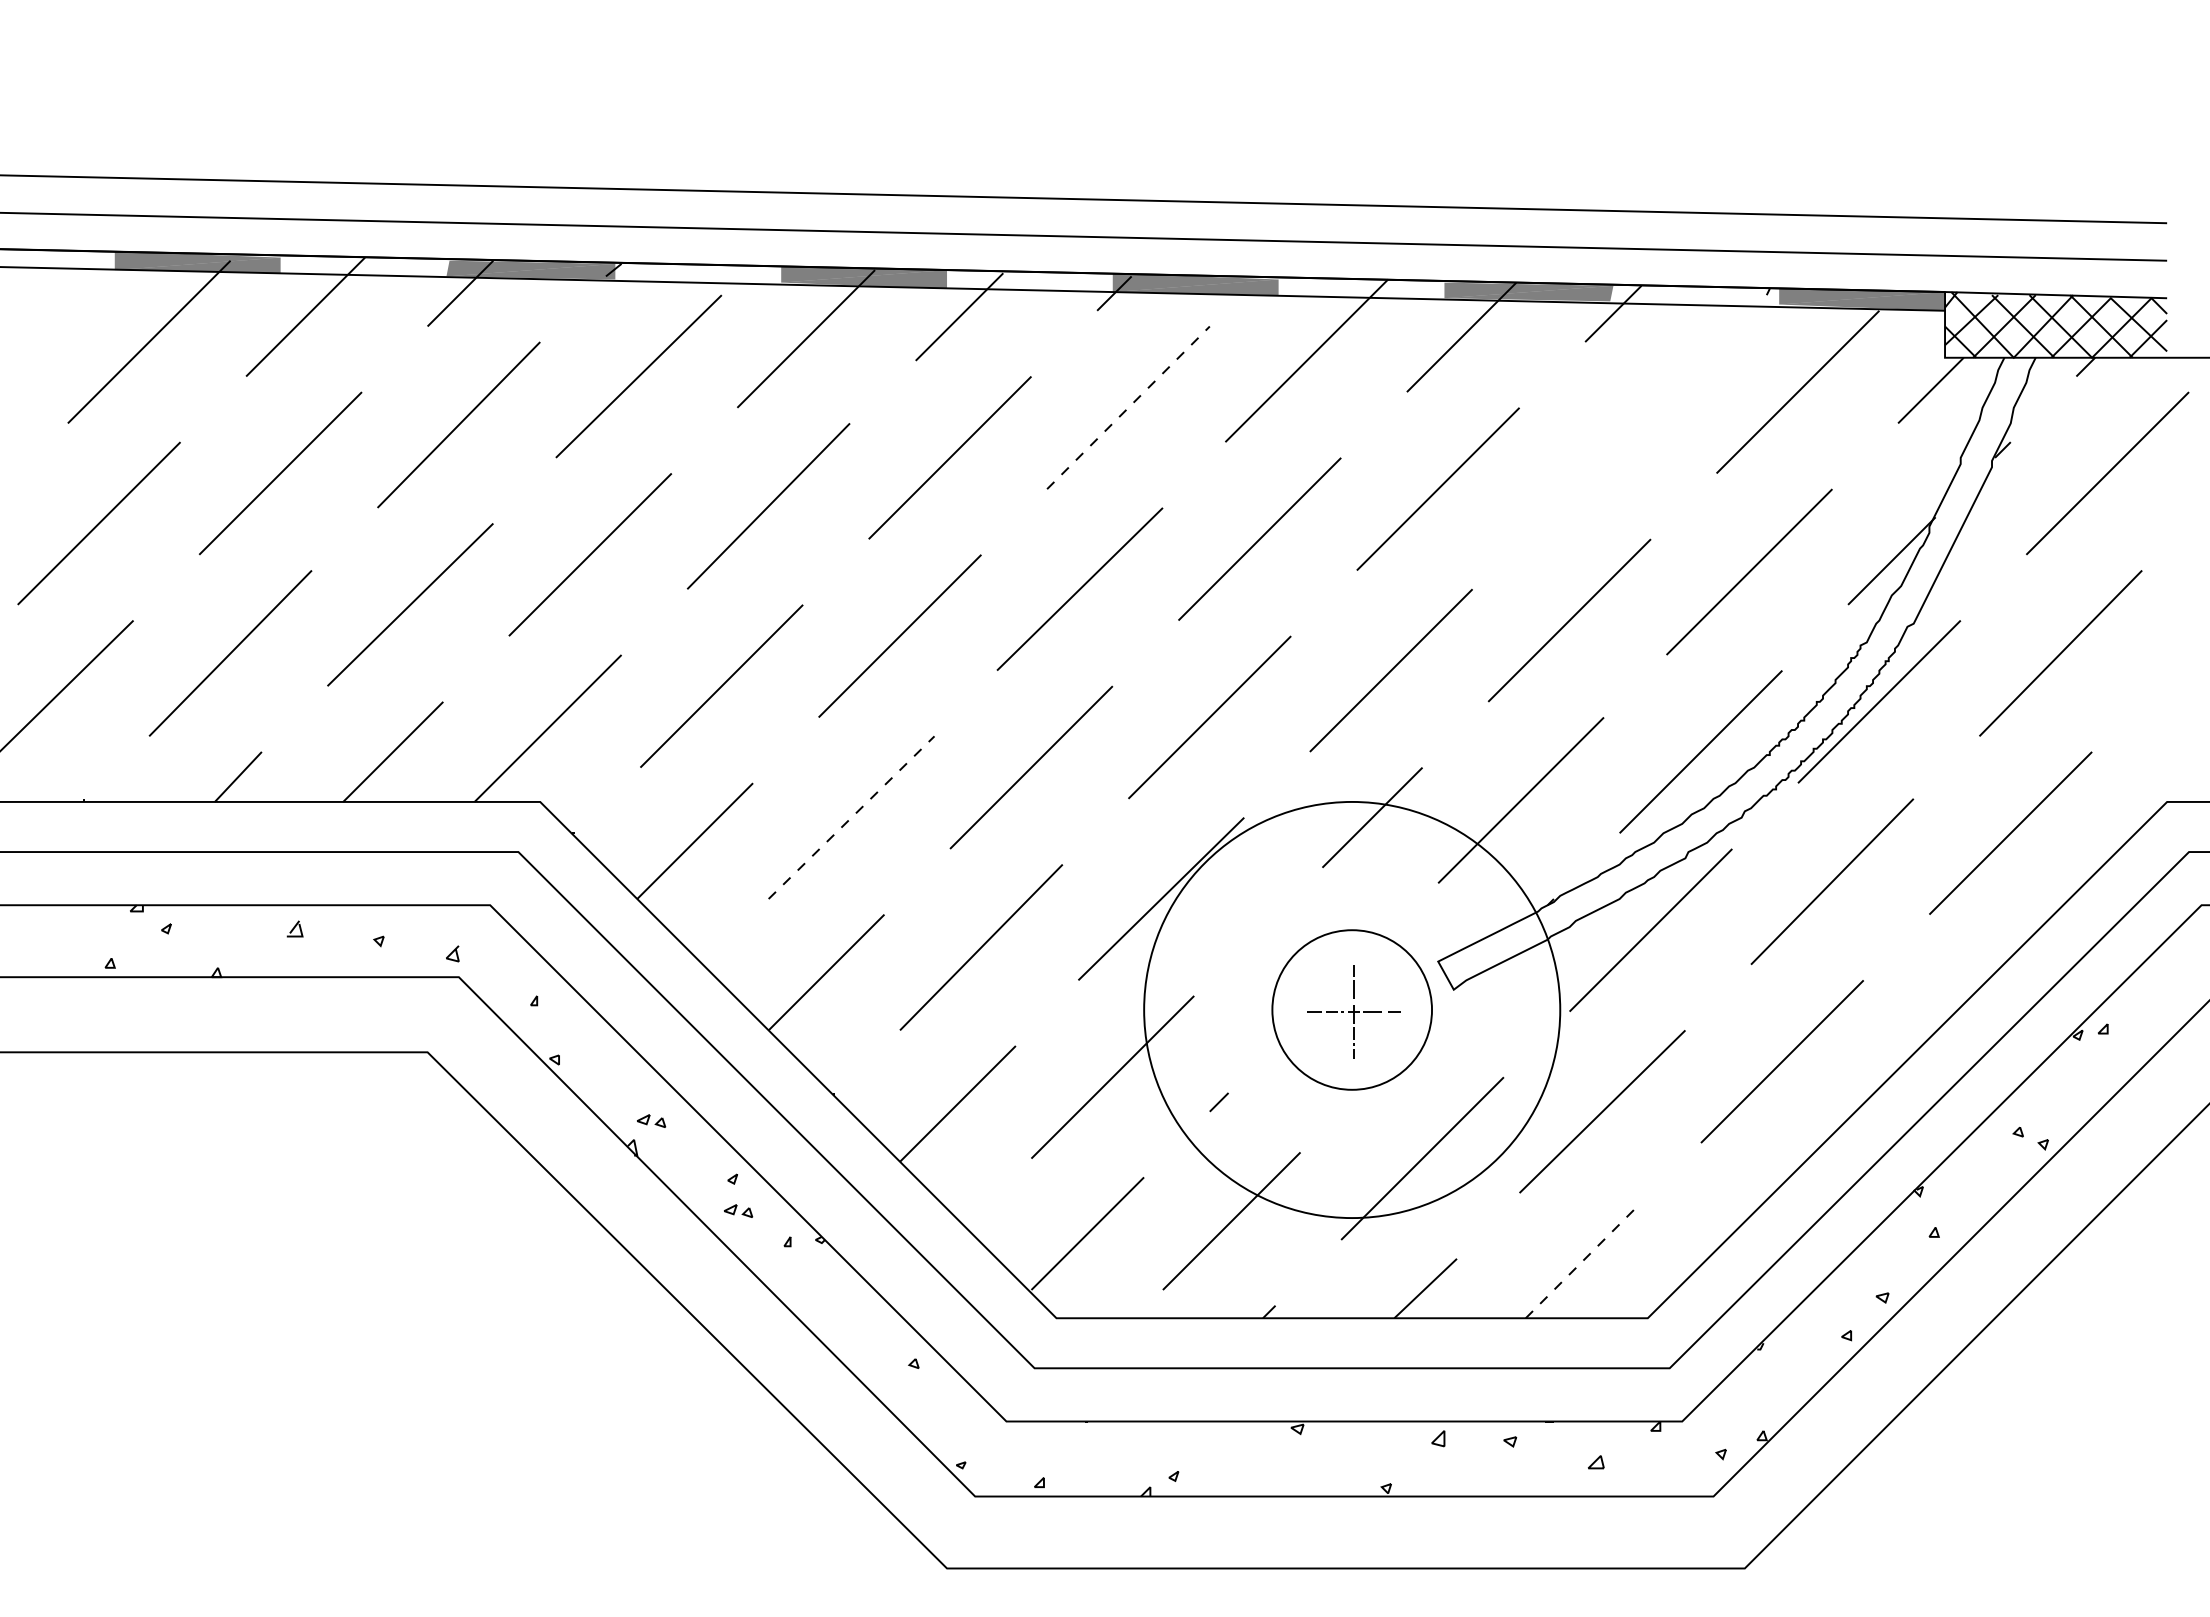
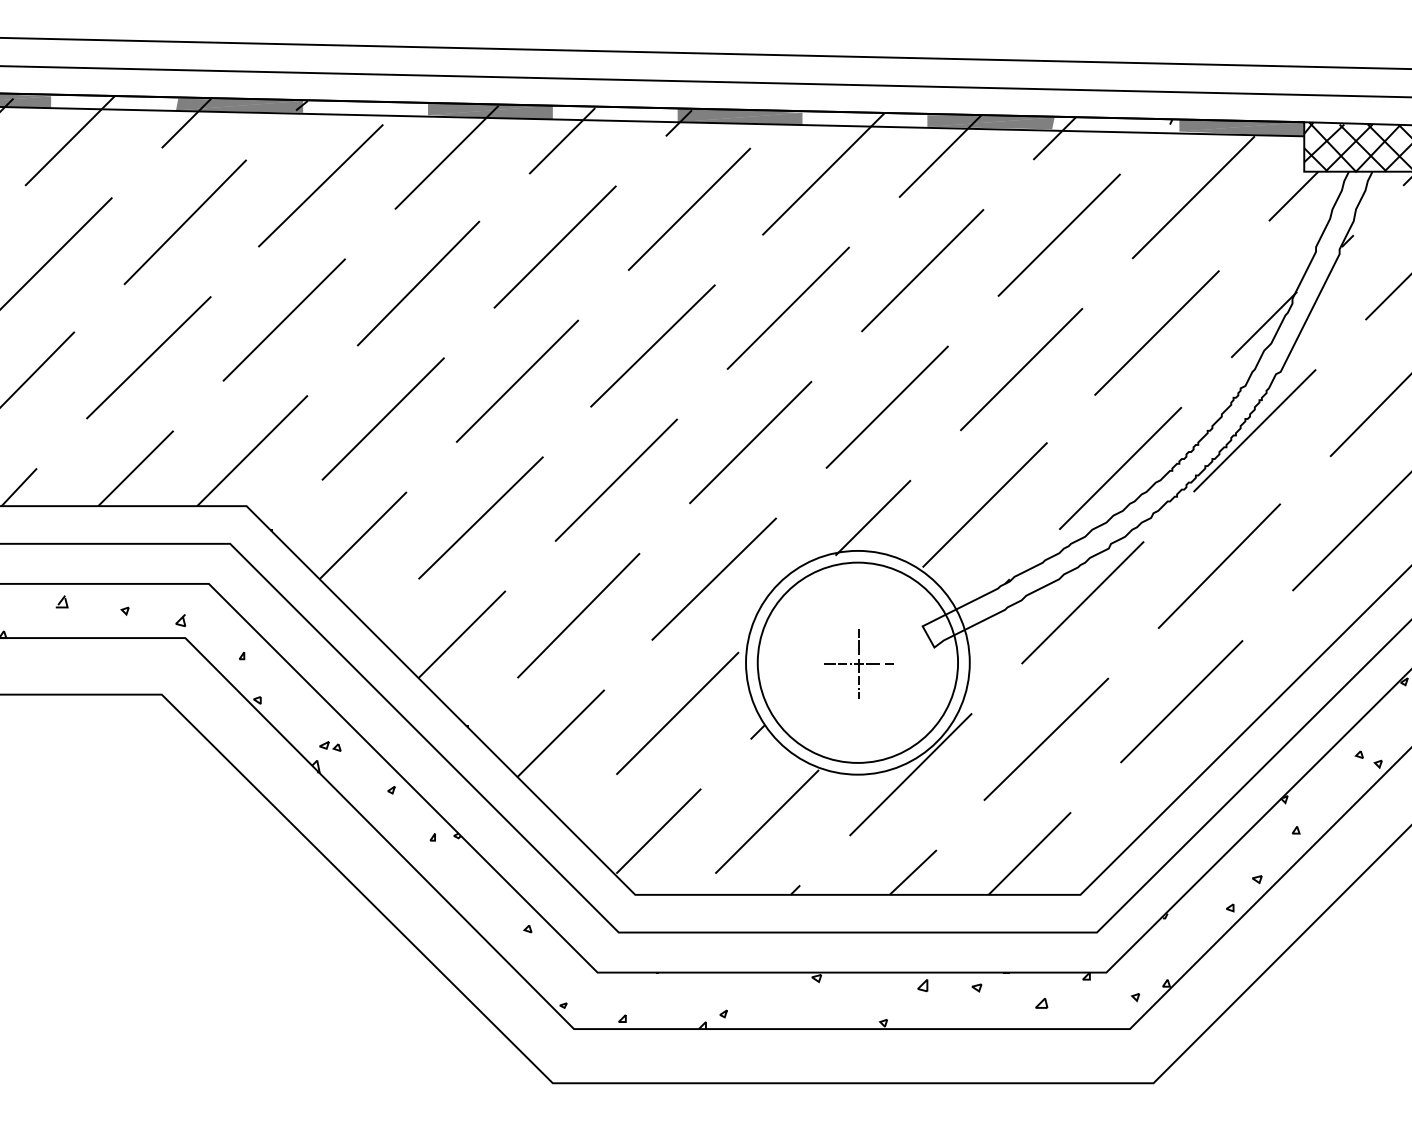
line: (1128, 407) -> (689, 209), dashed -> solid
line: (1619, 441) -> (1059, 234), added
line: (851, 817) -> (480, 517), dashed -> solid
circle: (1351, 1009) -> (857, 662), size x0.71
circle: (1352, 1010) -> (858, 663), size x1.67
part: (738, 1210) -> (395, 813), removed
line: (1580, 1263) -> (1029, 853), dashed -> solid

